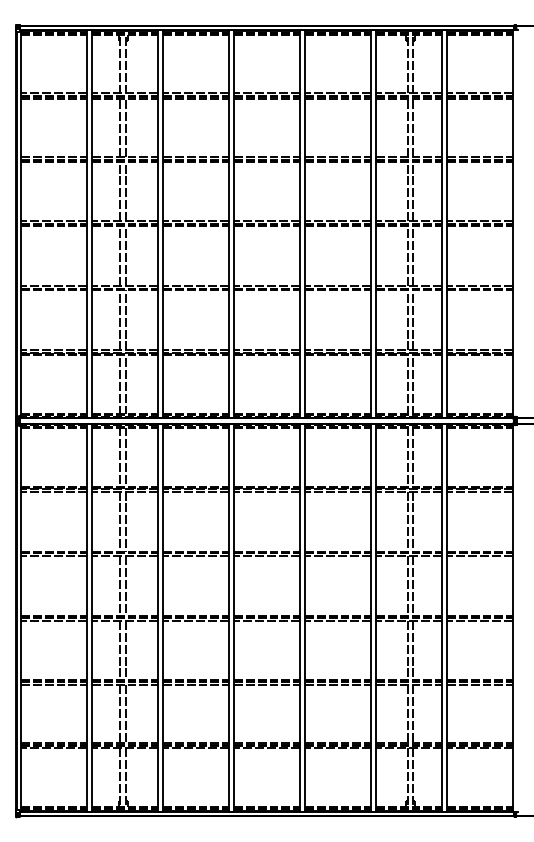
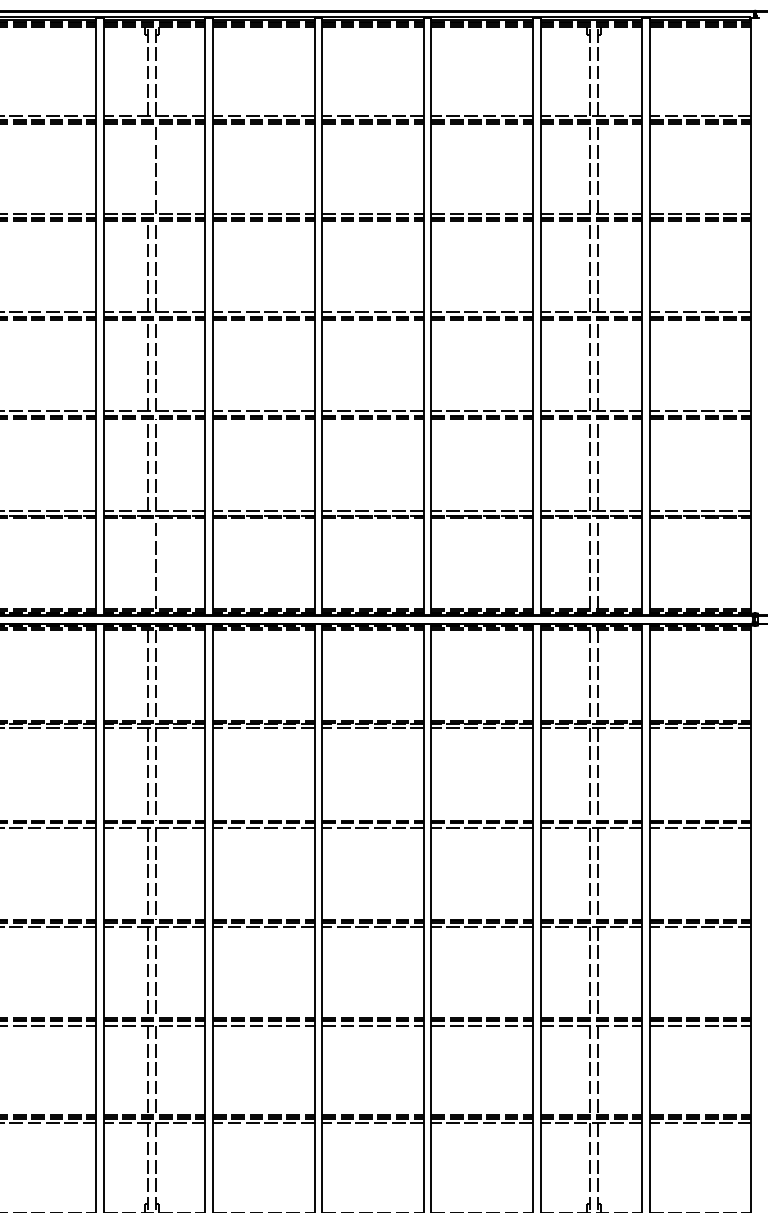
line: (120, 127) -> (147, 168), removed
line: (120, 384) -> (147, 563), removed

